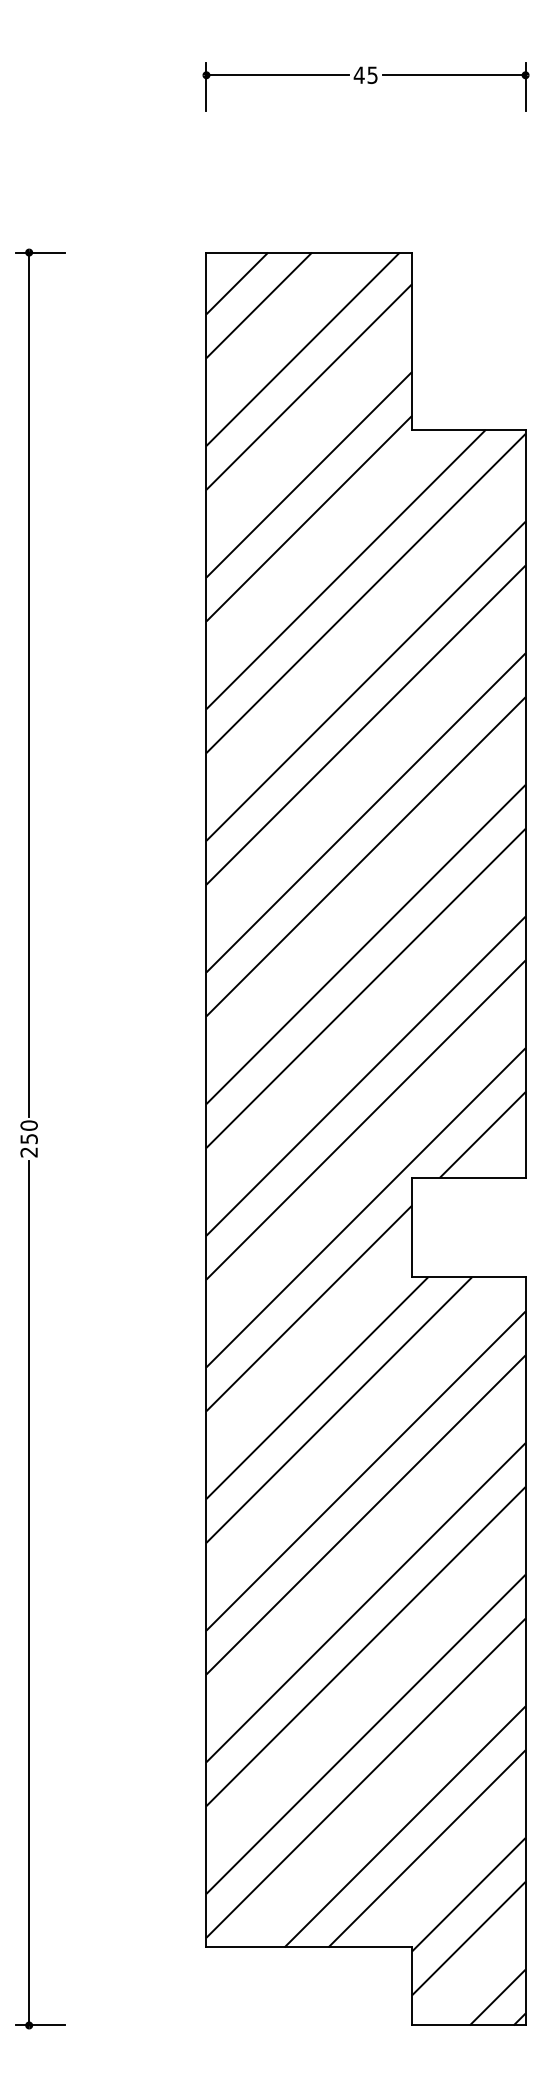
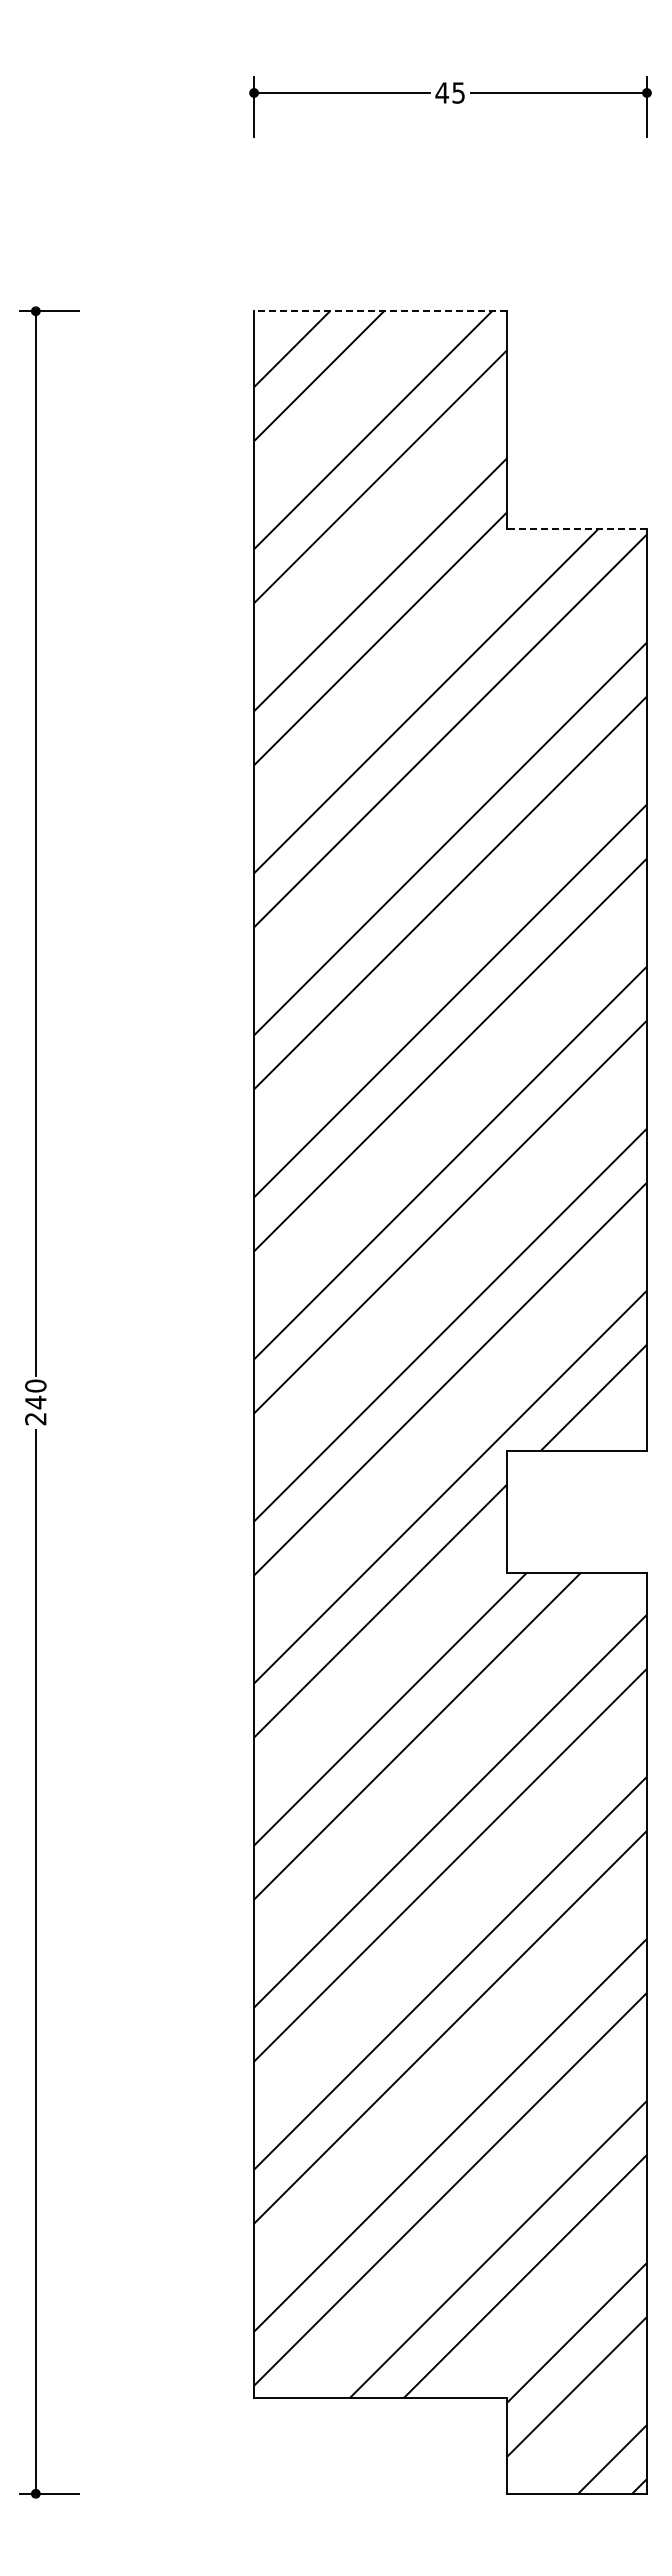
line: (309, 252) -> (380, 311), solid -> dashed
line: (469, 429) -> (577, 529), solid -> dashed
text: (28, 1139) -> (35, 1402), 250 -> 240

